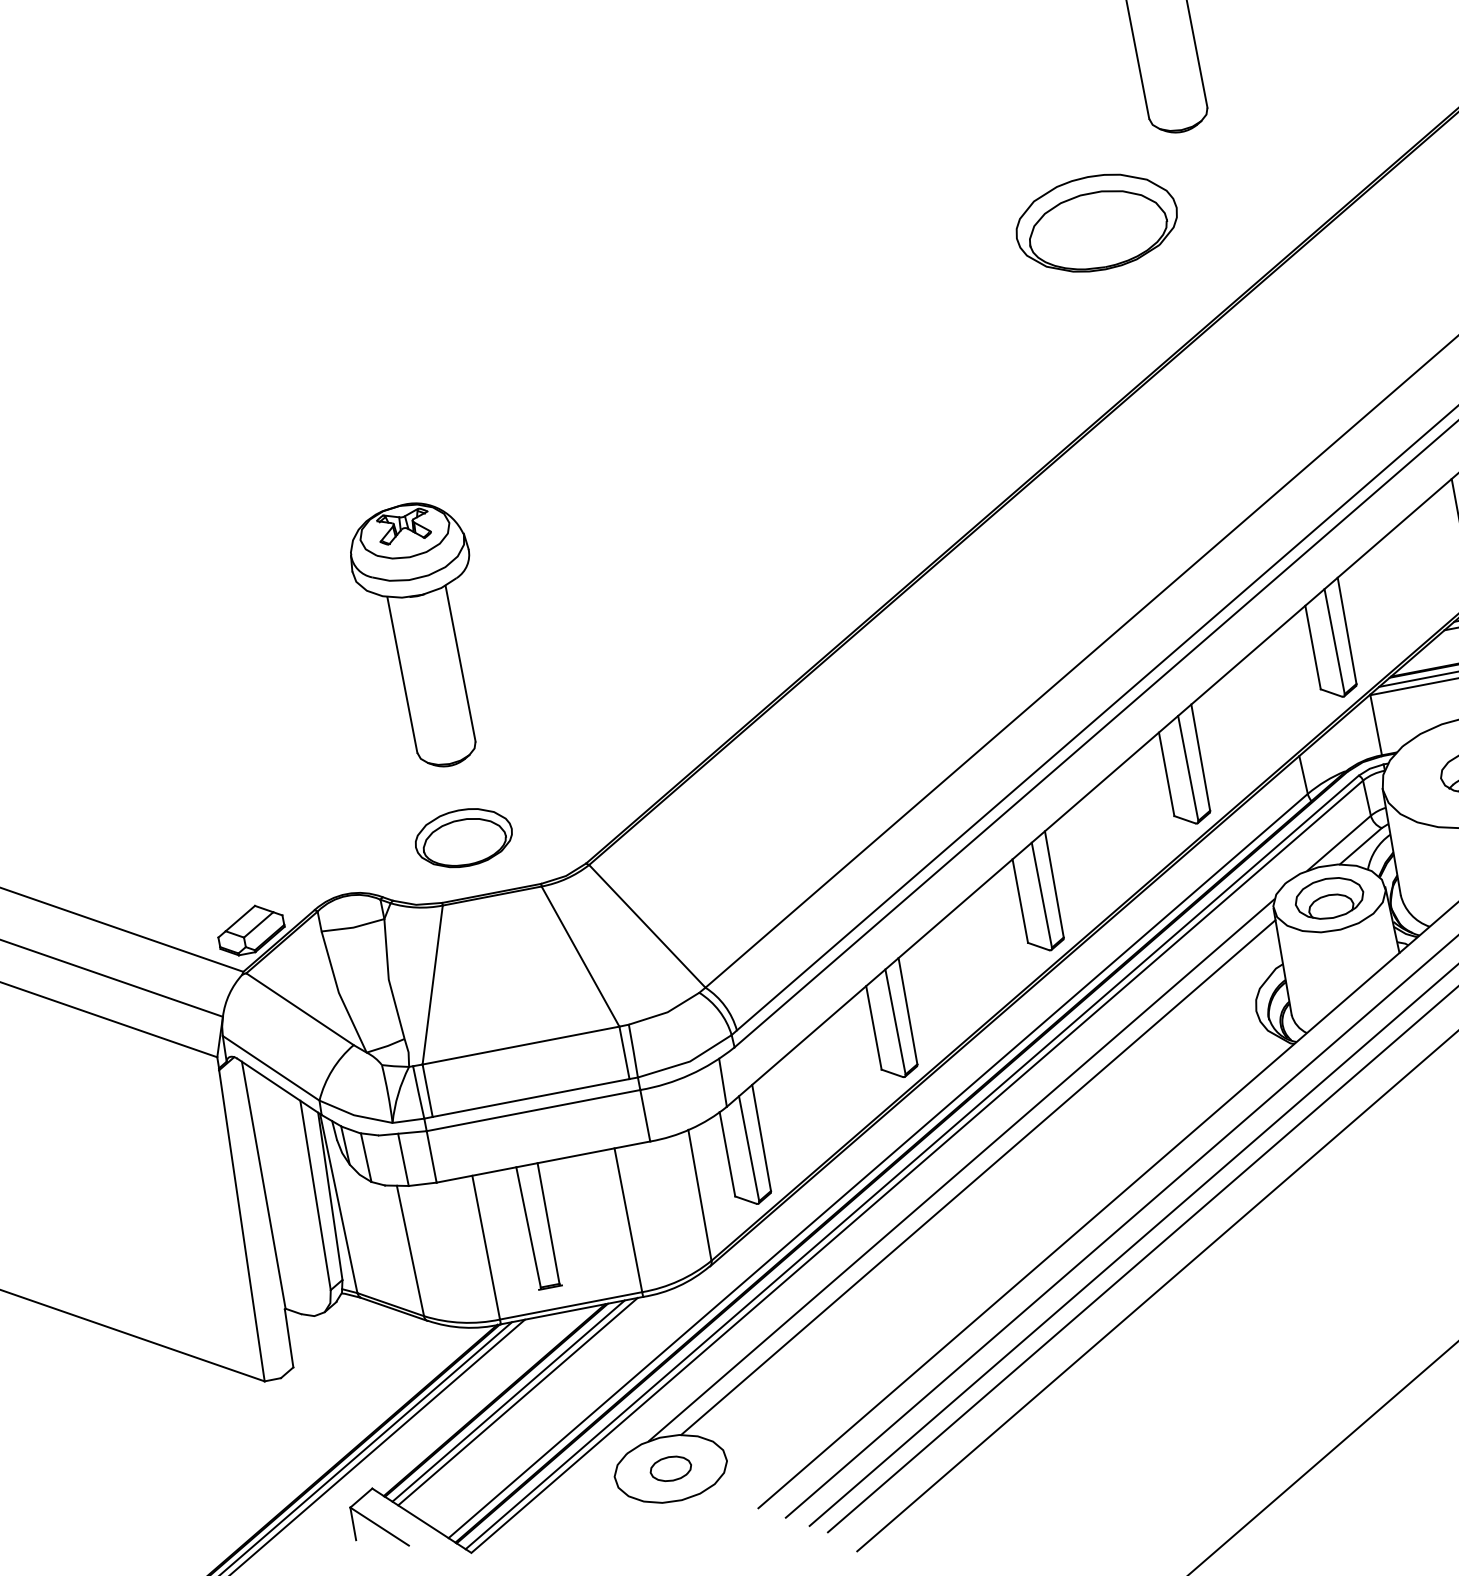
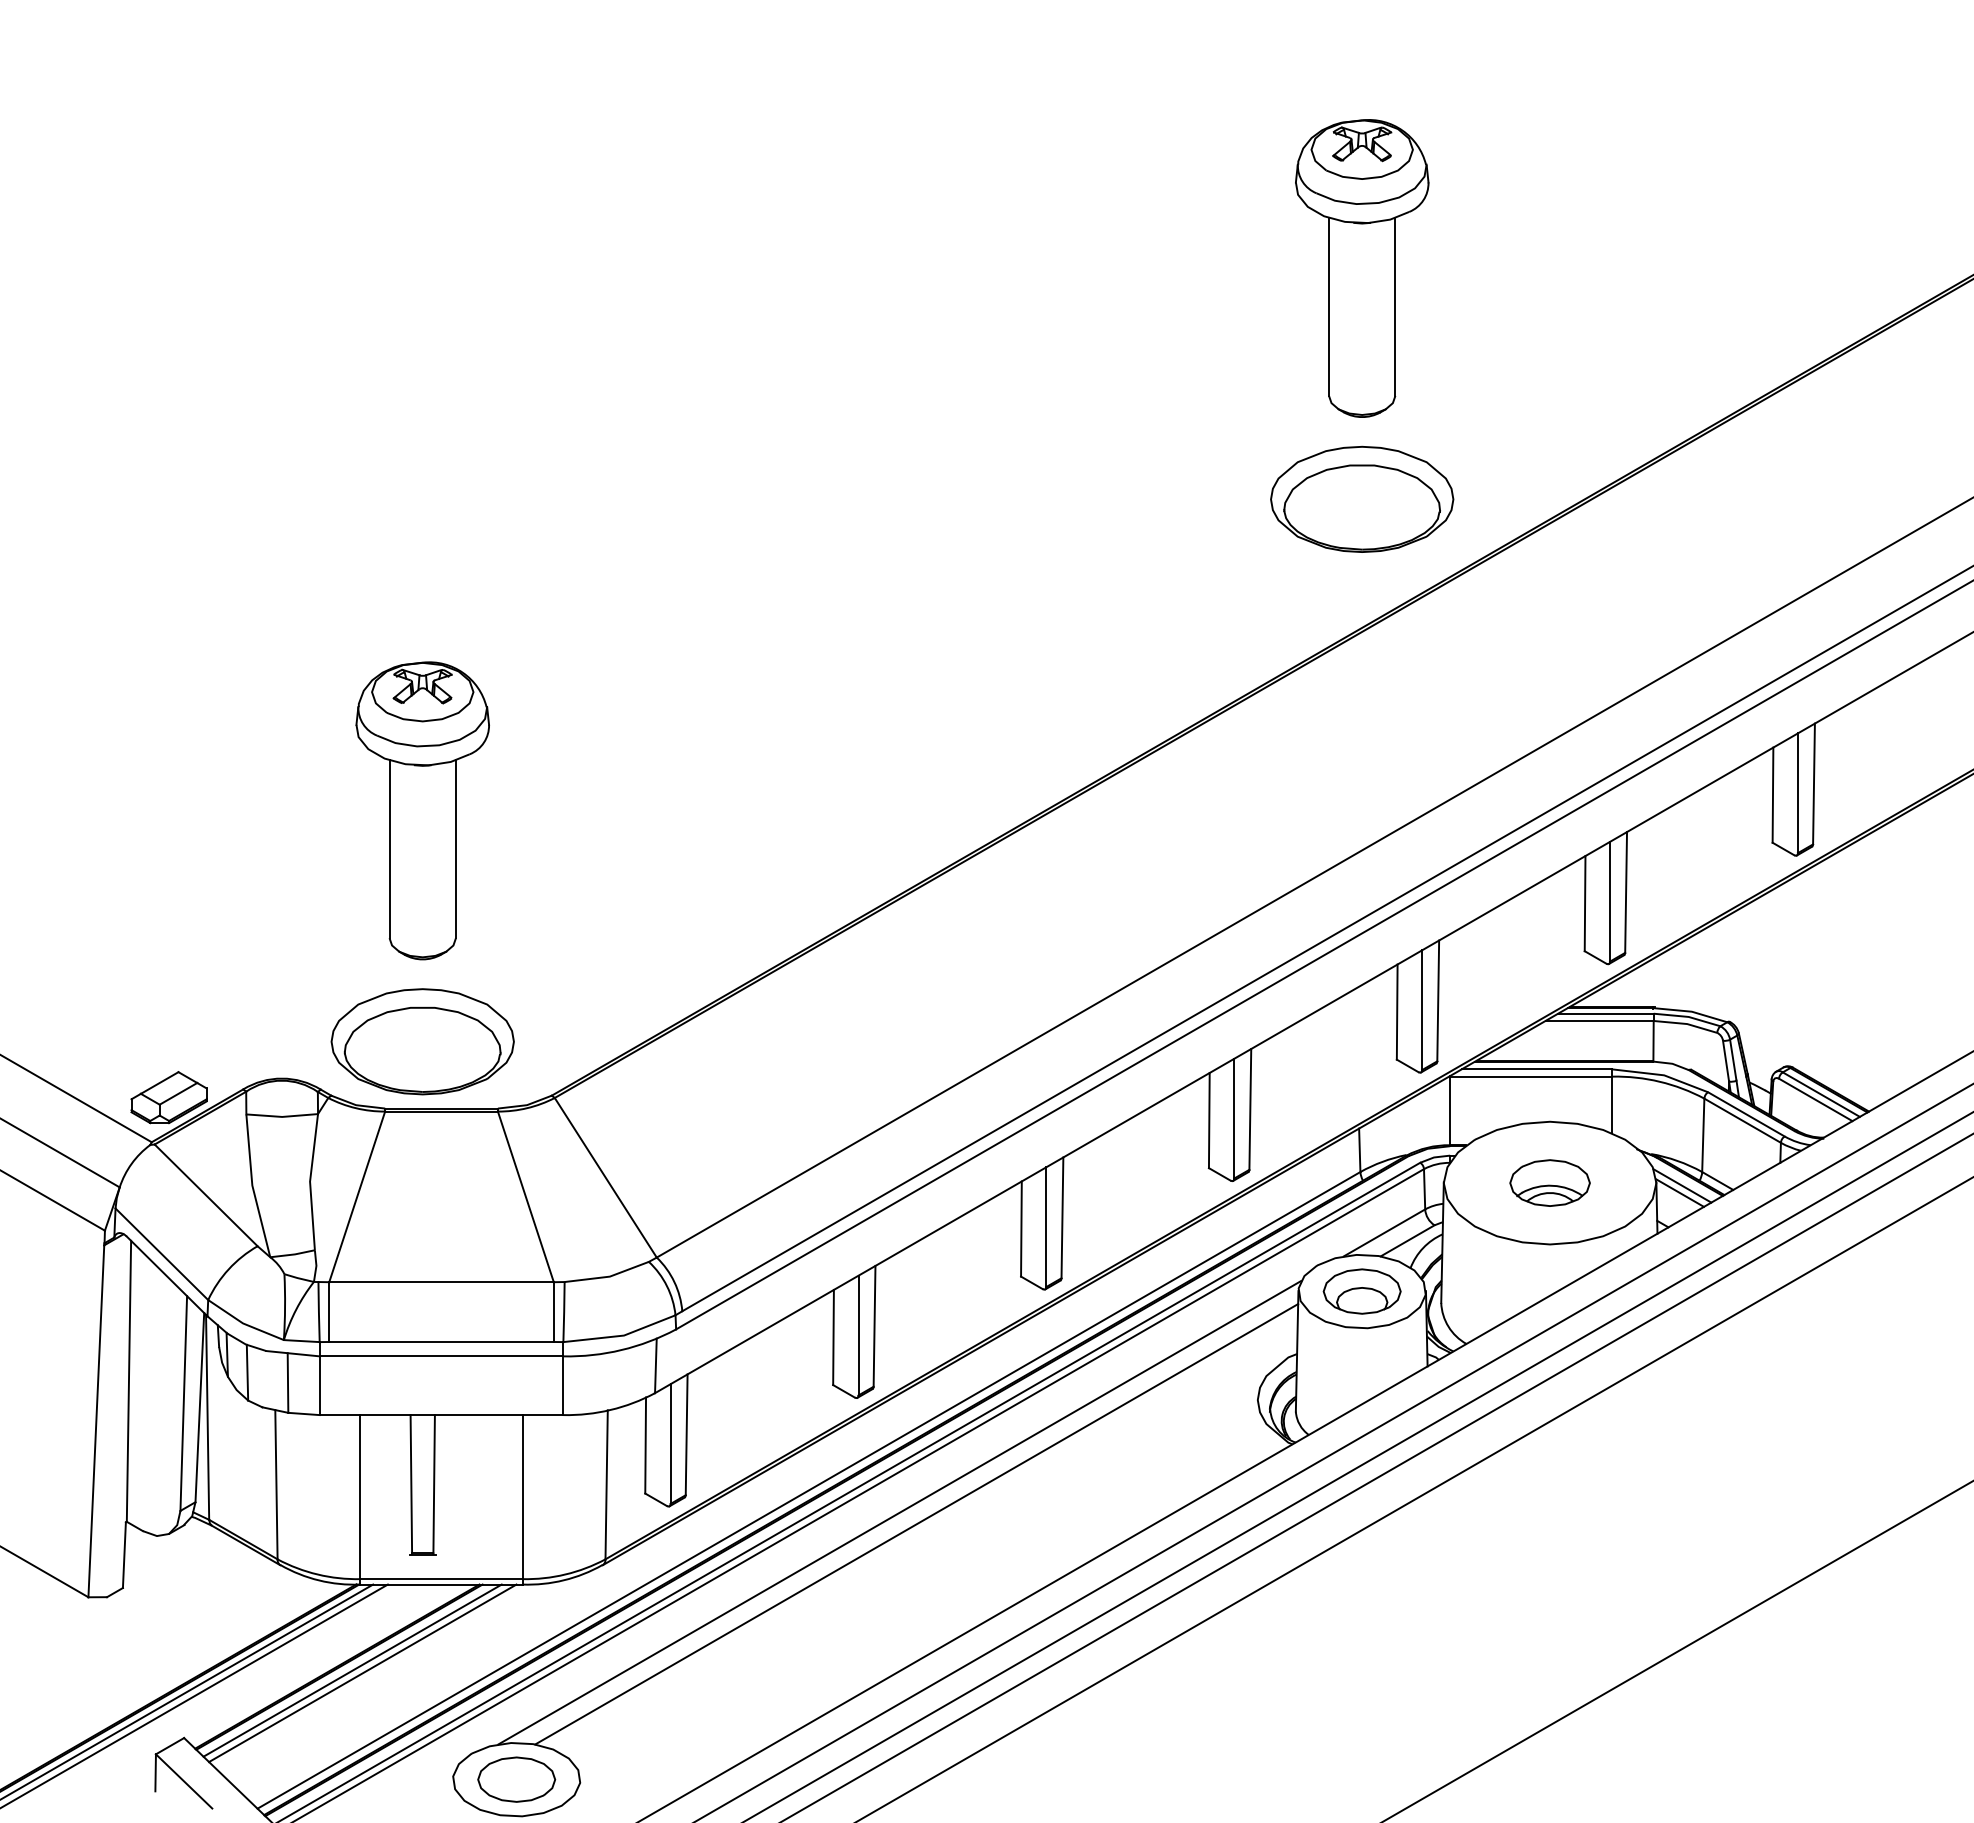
part: (1096, 222) -> (1362, 498), moved
part: (463, 837) -> (422, 1041), size x1.67
part: (670, 1468) -> (516, 1779), size x1.67

